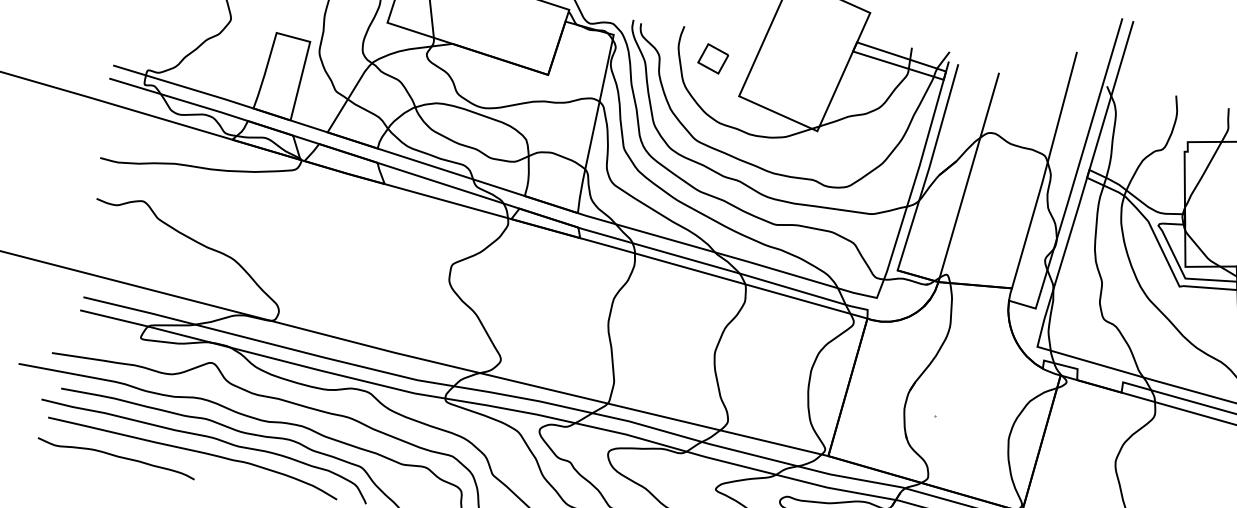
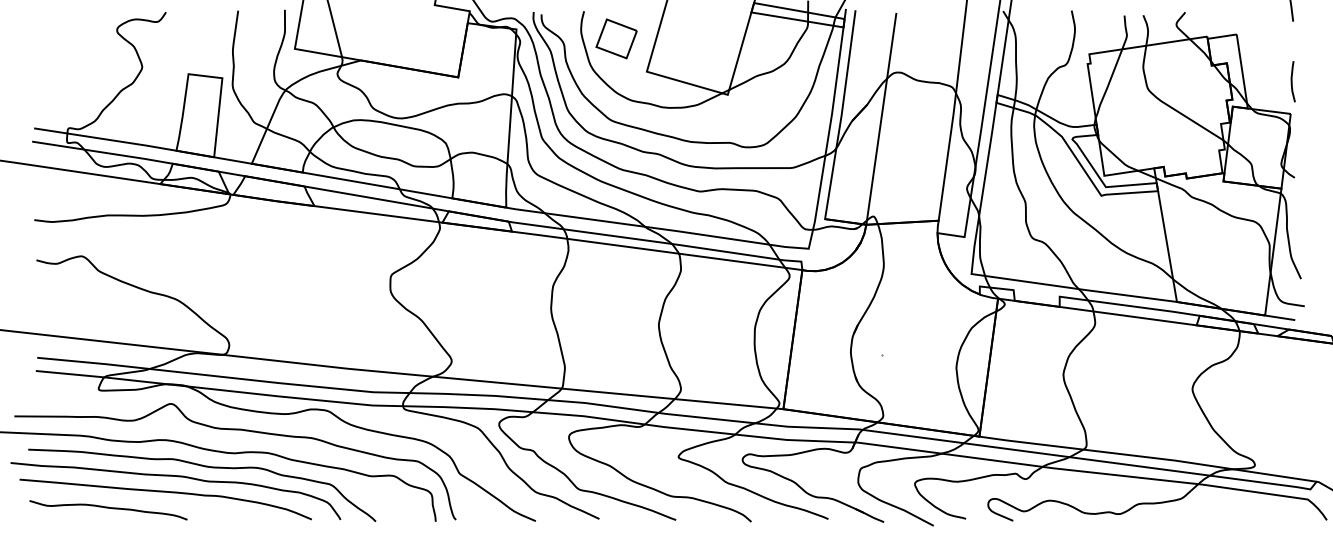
part: (713, 58) -> (616, 38), size x1.43
curve: (116, 456) -> (108, 508), moved

